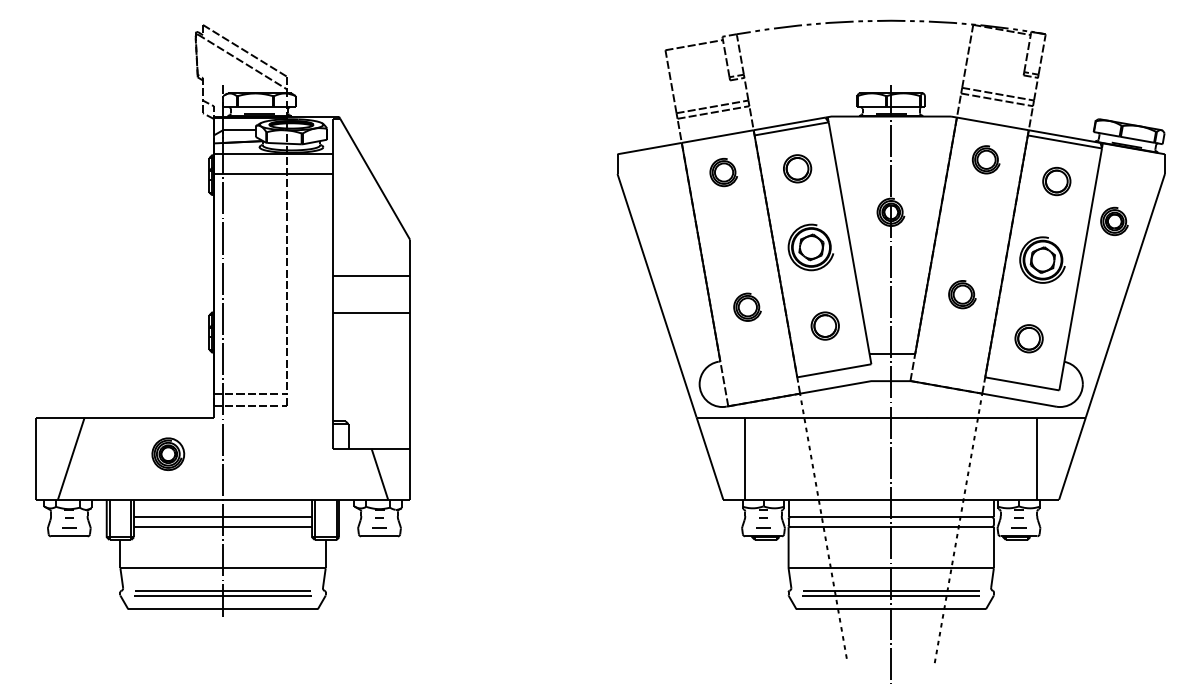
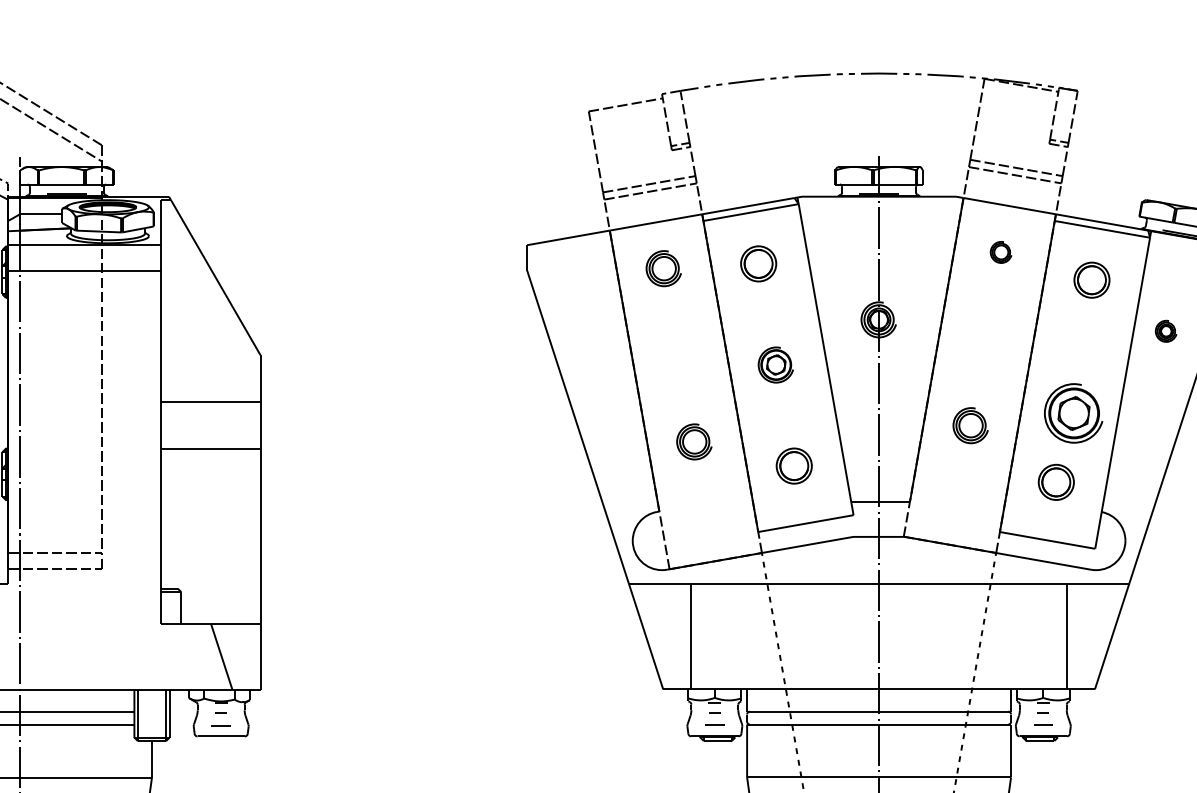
part: (985, 159) -> (1000, 251), size x0.6
part: (1114, 220) -> (1166, 330), size x0.6
part: (810, 247) -> (775, 365), size x0.6
part: (1042, 259) -> (1073, 412), moved

